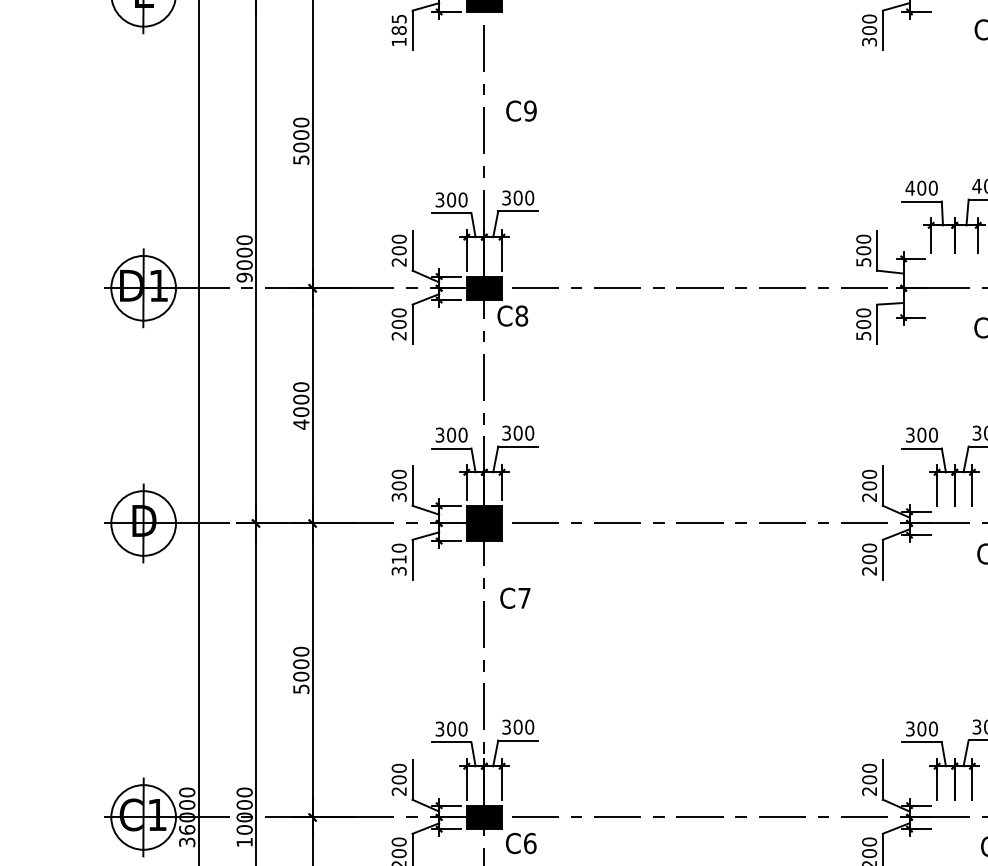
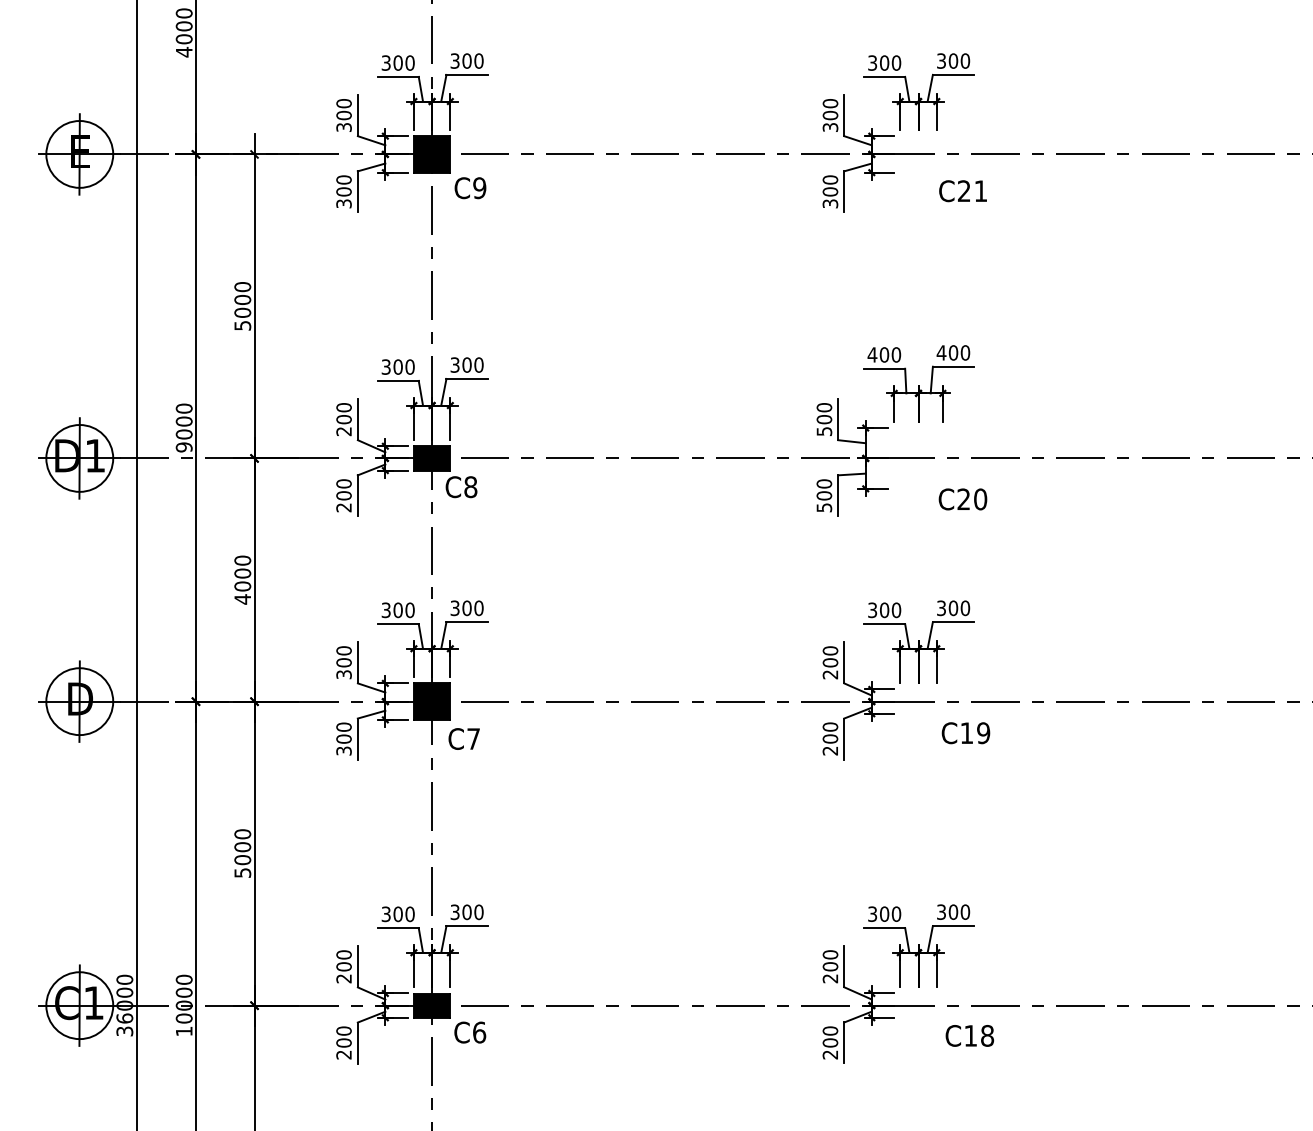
text: (398, 30) -> (343, 191), 185 -> 300
text: (521, 111) -> (470, 188), moved
text: (398, 559) -> (343, 738), 310 -> 300
text: (514, 597) -> (463, 738), moved

